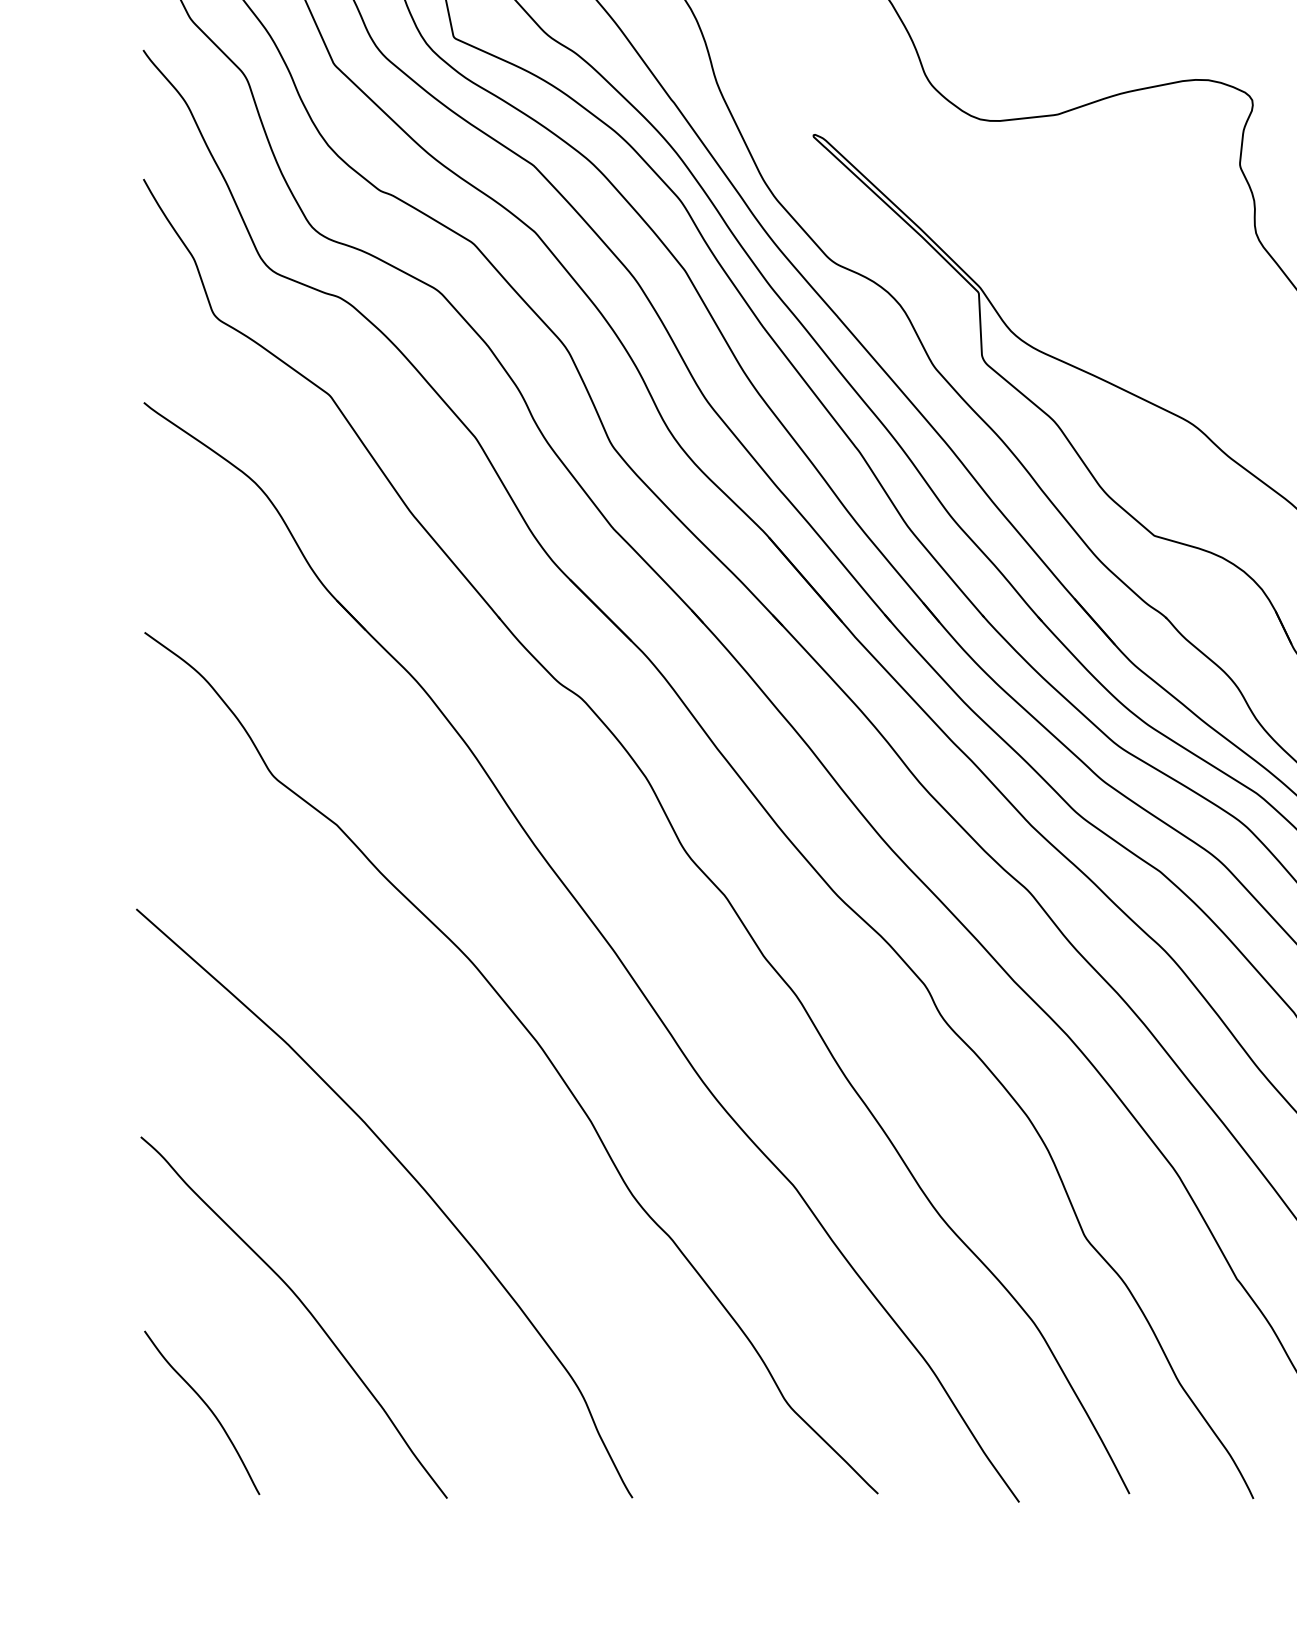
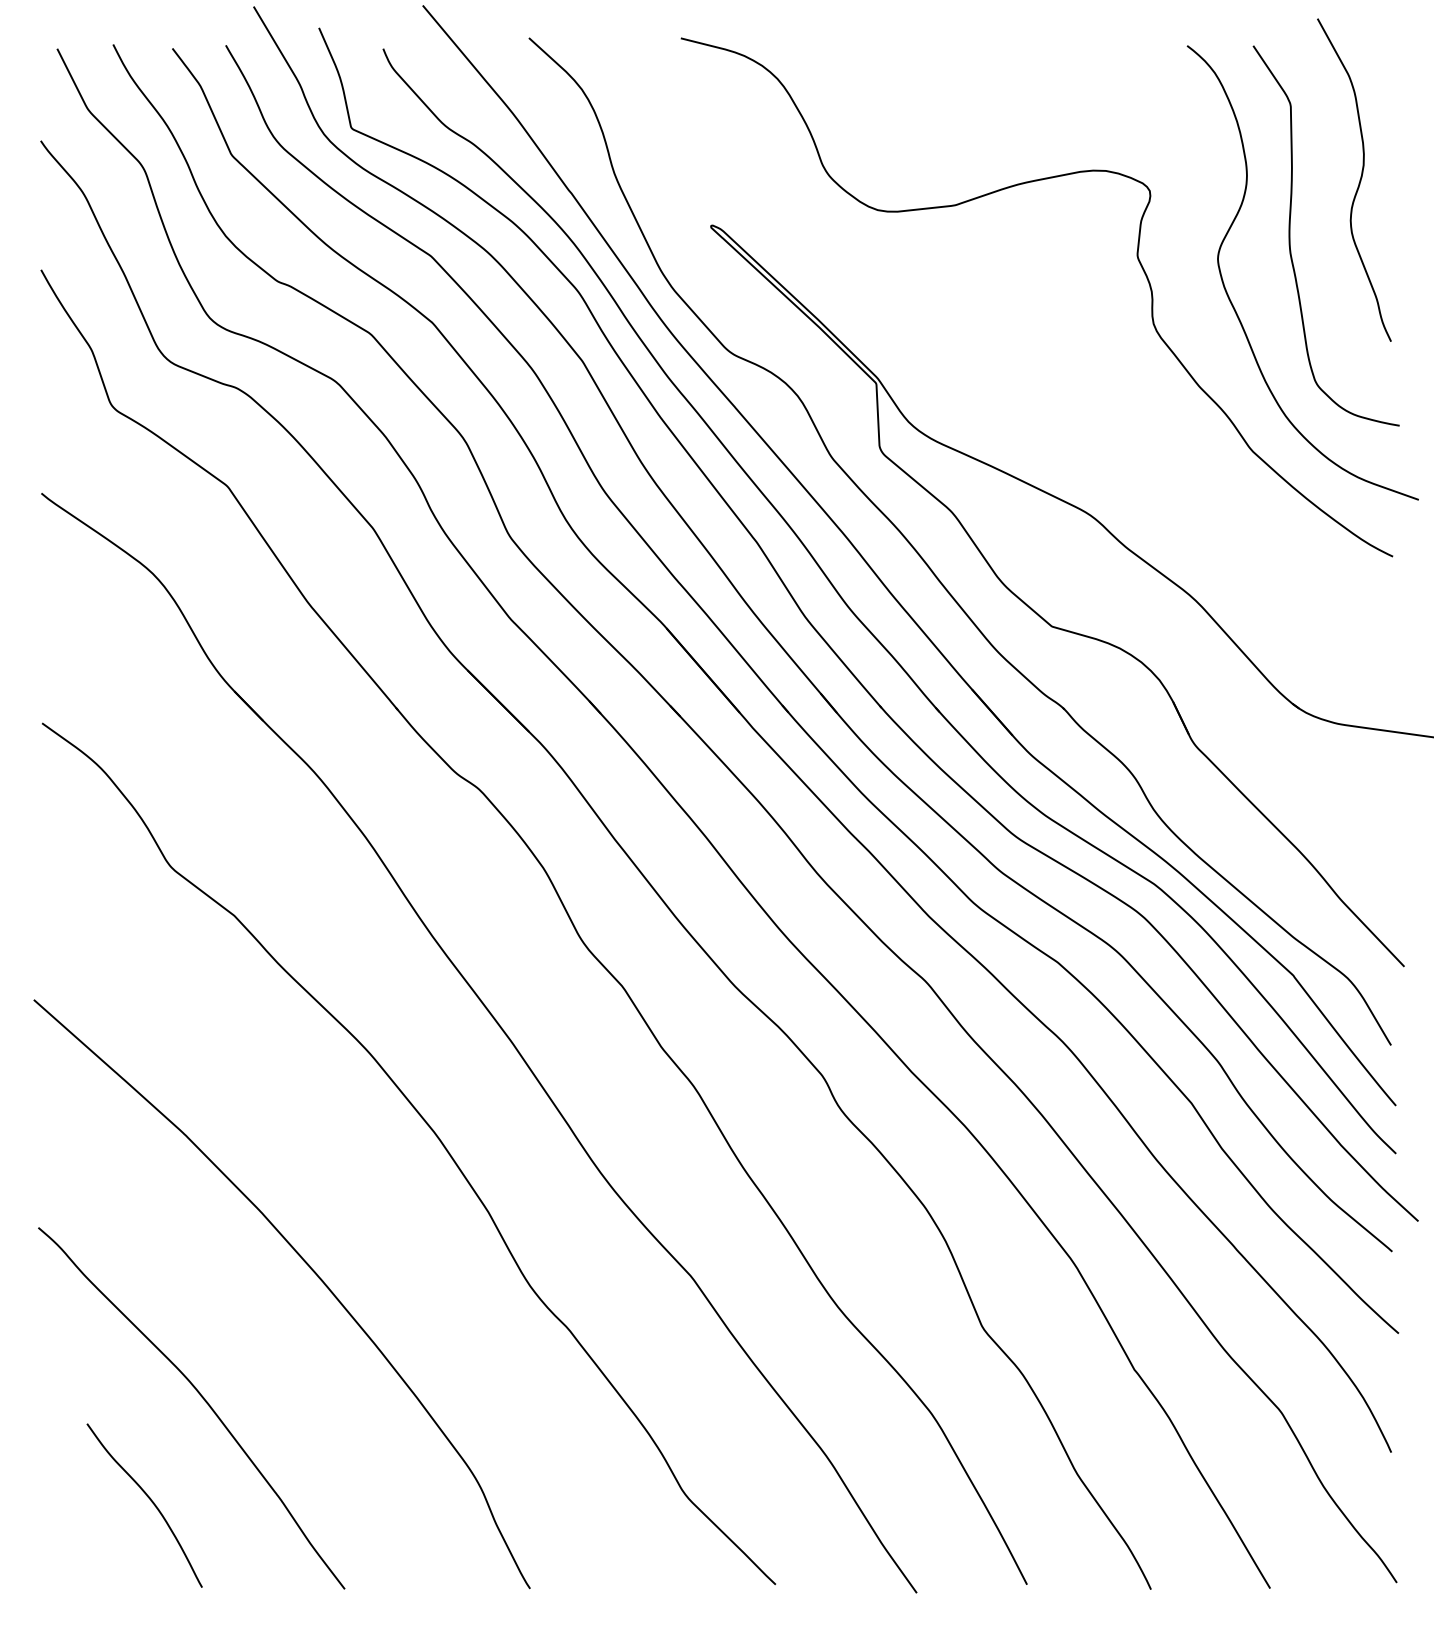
curve: (208, 1409) -> (151, 1502), moved

